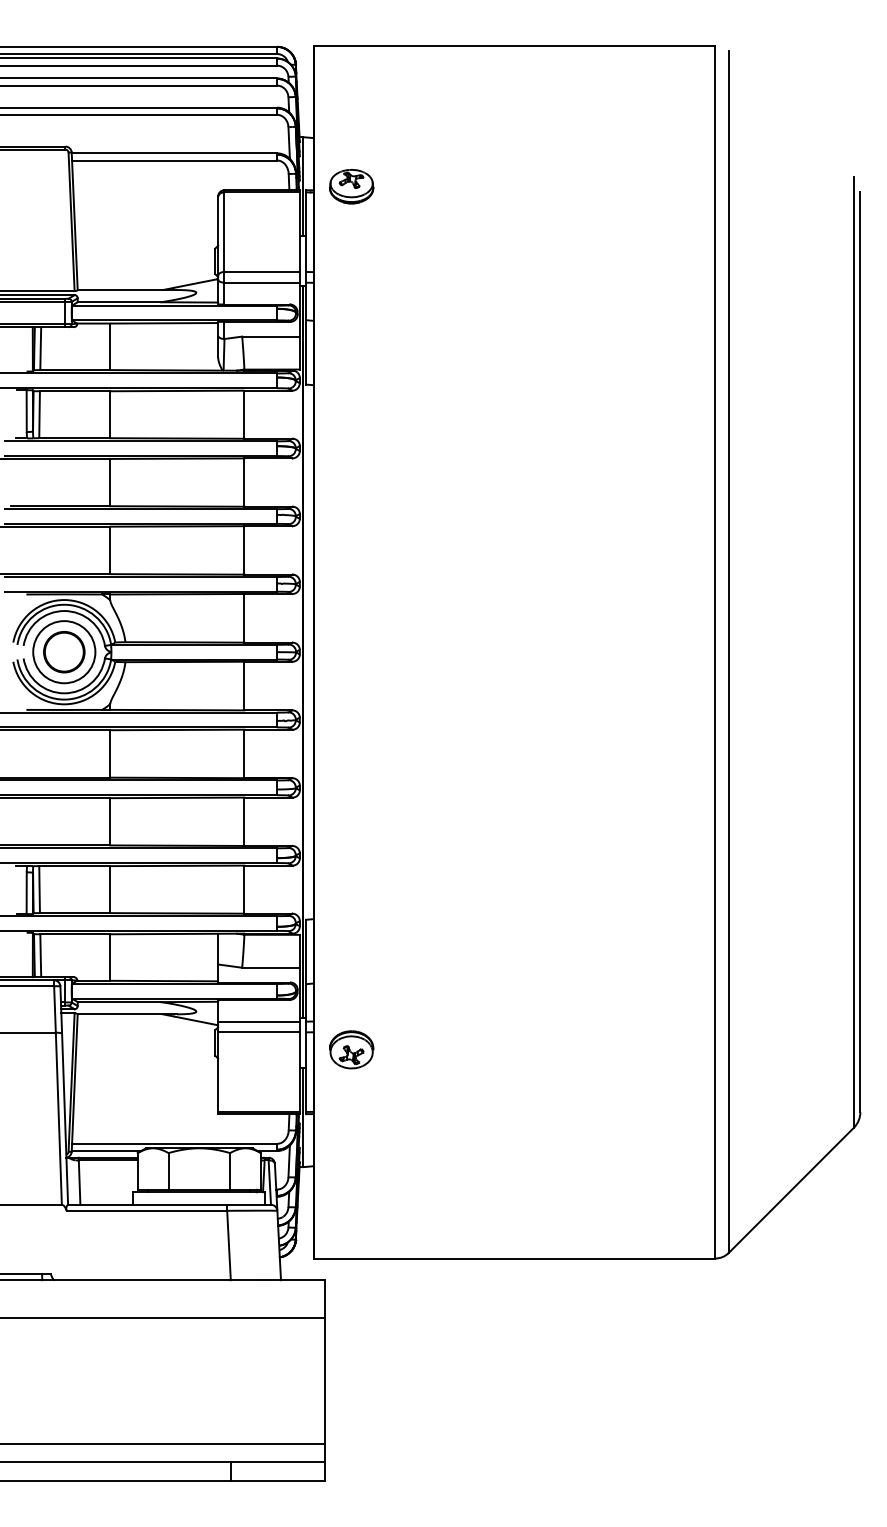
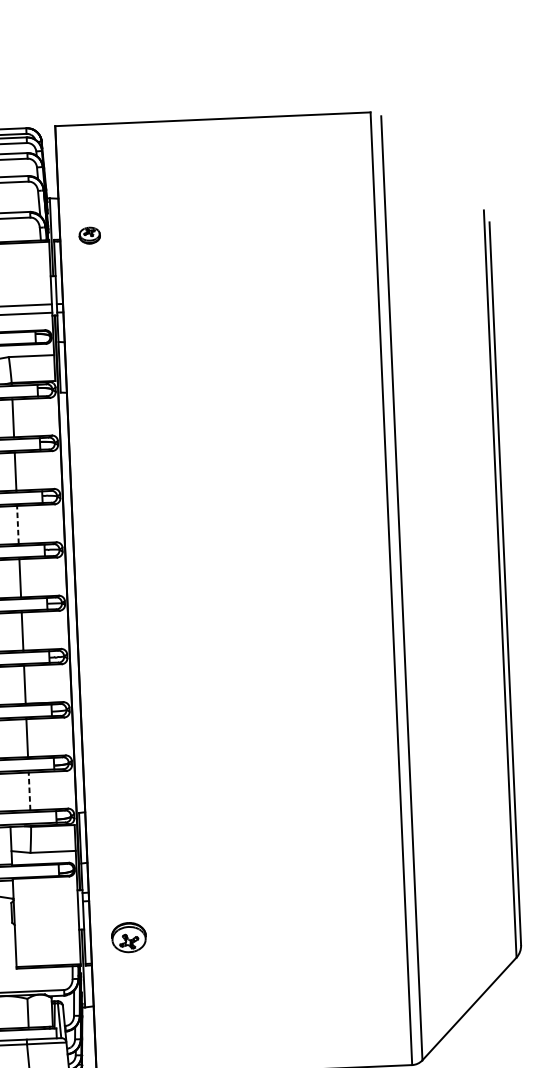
part: (351, 186) -> (89, 235), size x0.6
line: (244, 549) -> (17, 524), solid -> dashed
line: (244, 889) -> (29, 791), solid -> dashed
line: (258, 1021) -> (45, 894), removed
line: (258, 1032) -> (45, 903), removed
part: (351, 1049) -> (128, 937), moved

